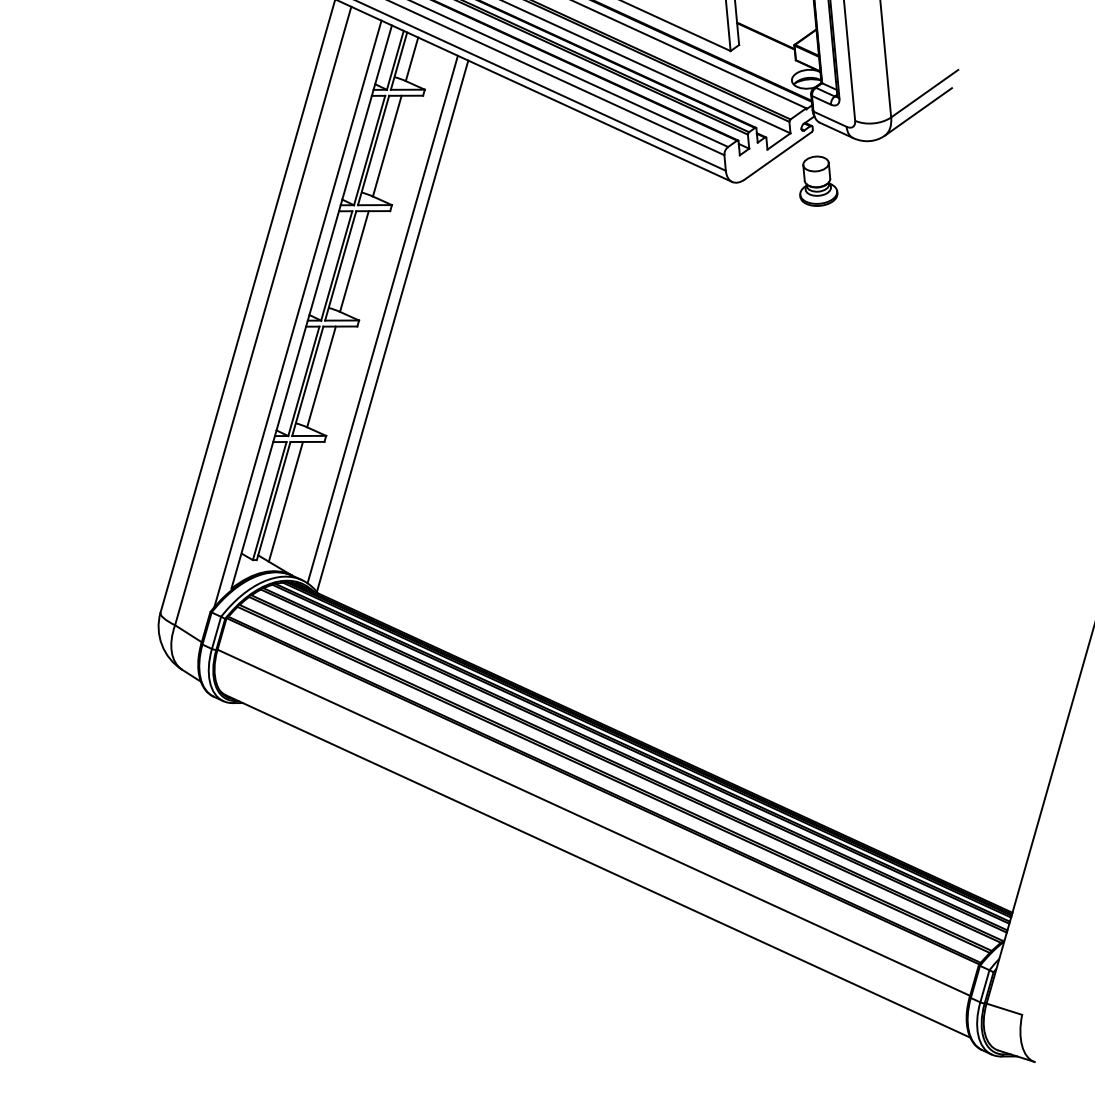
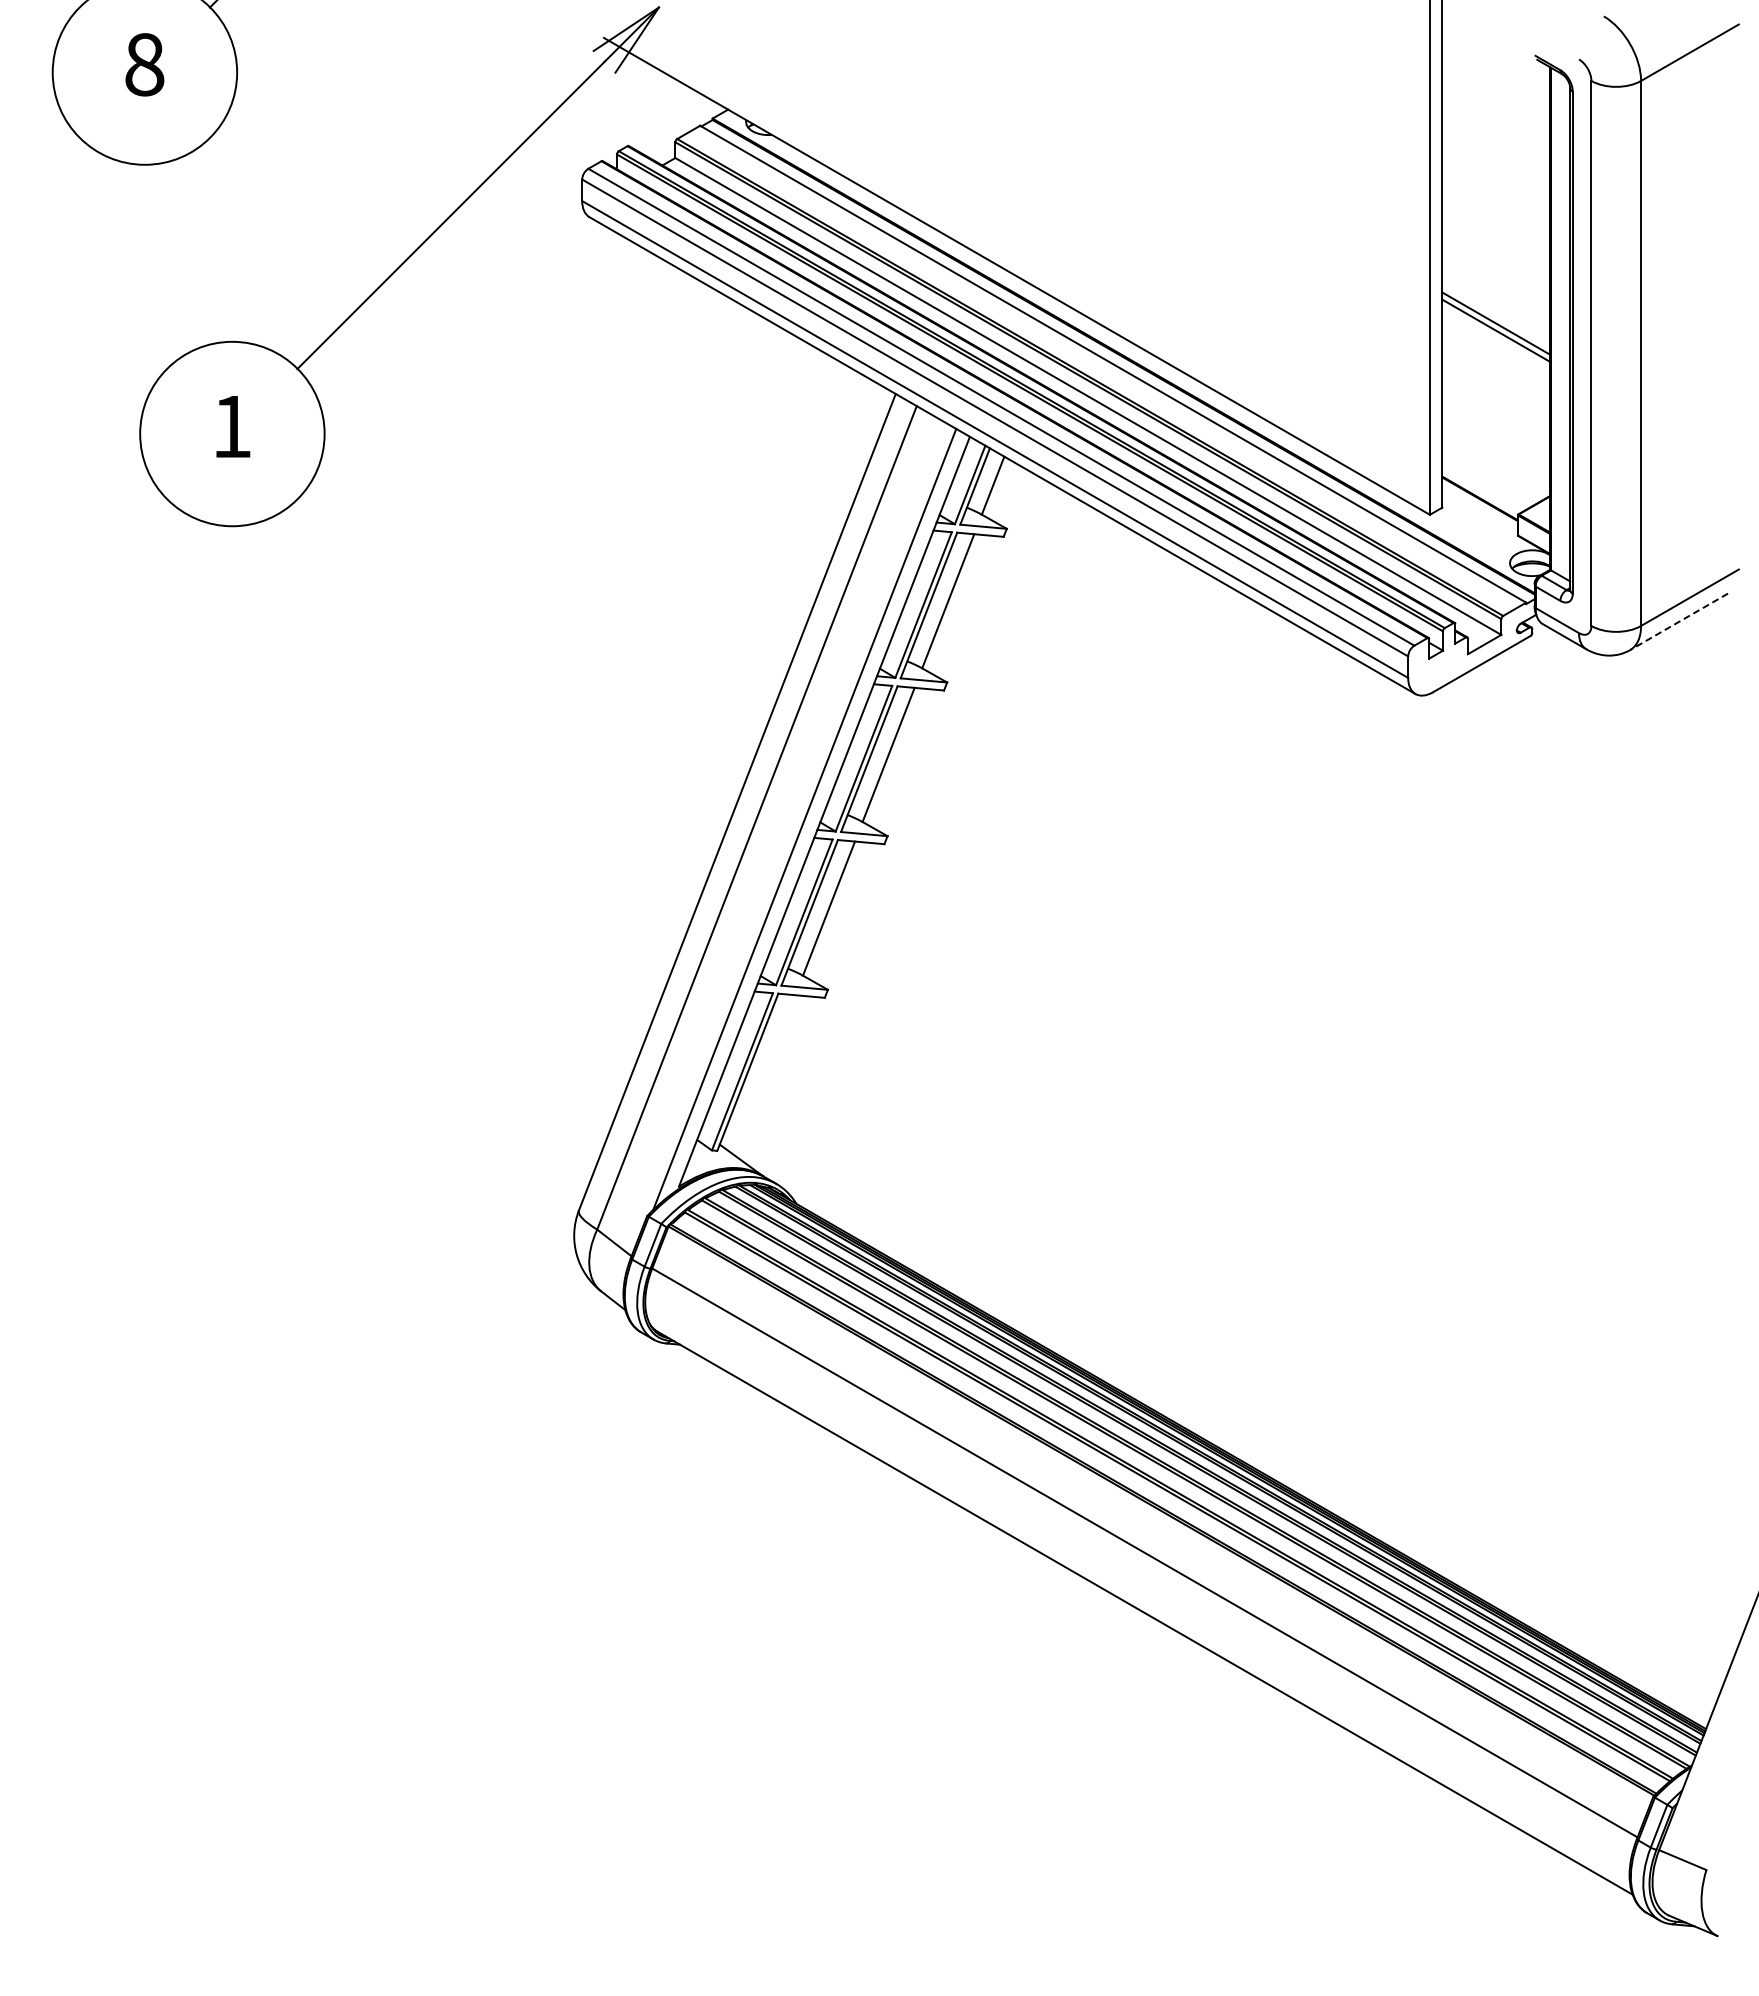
line: (918, 112) -> (1678, 622), solid -> dashed
part: (817, 180) -> (1532, 703), removed
line: (382, 319) -> (919, 837), removed
line: (392, 326) -> (932, 848), removed
line: (285, 501) -> (764, 1074), removed

